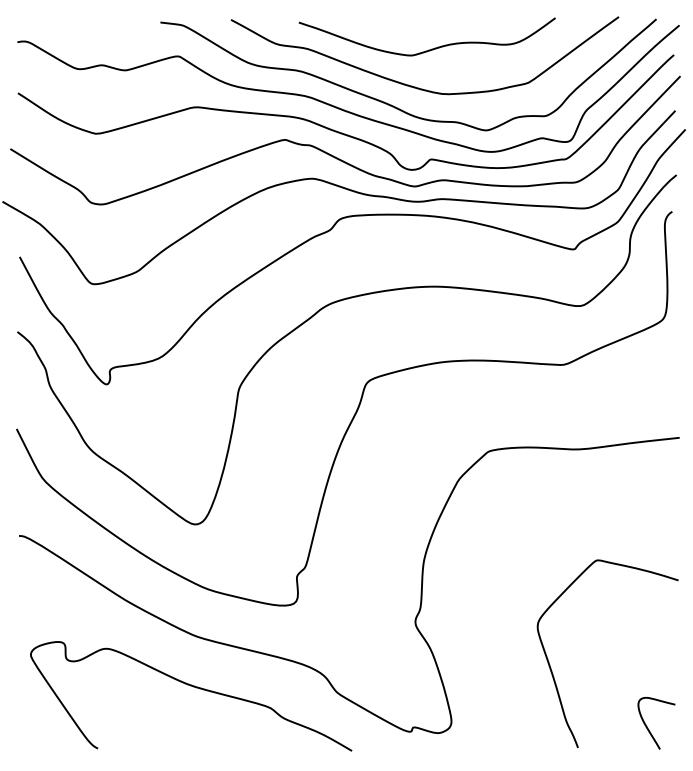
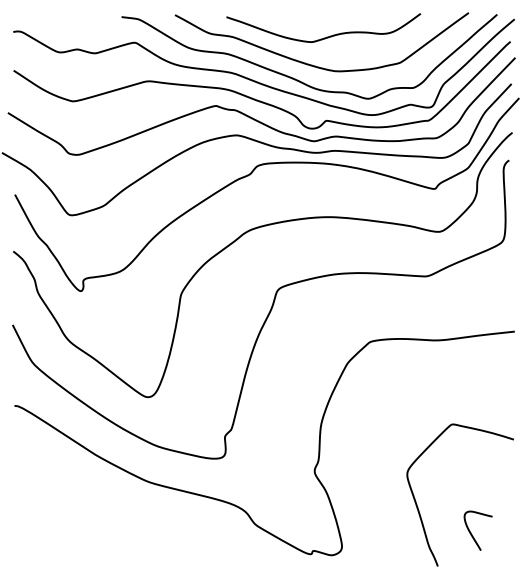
curve: (194, 688) -> (147, 521), removed
curve: (647, 725) -> (471, 532), moved

